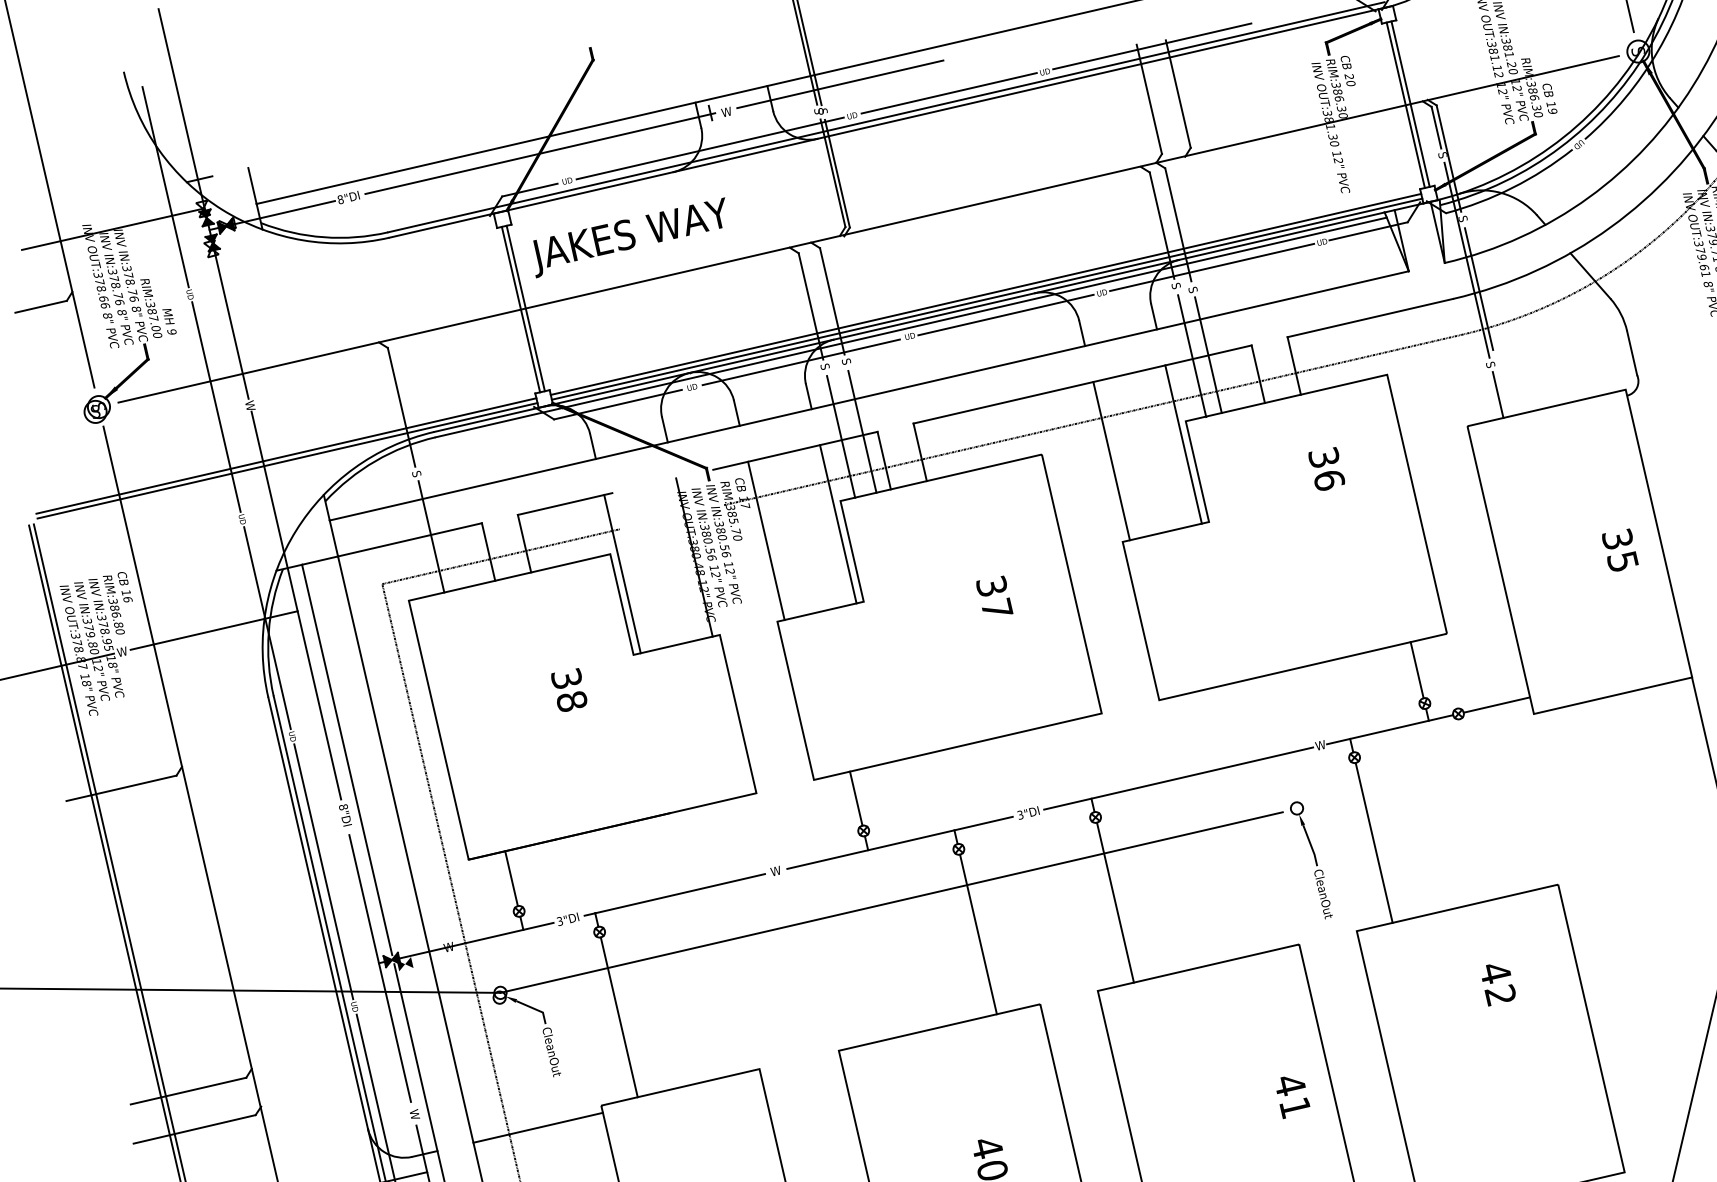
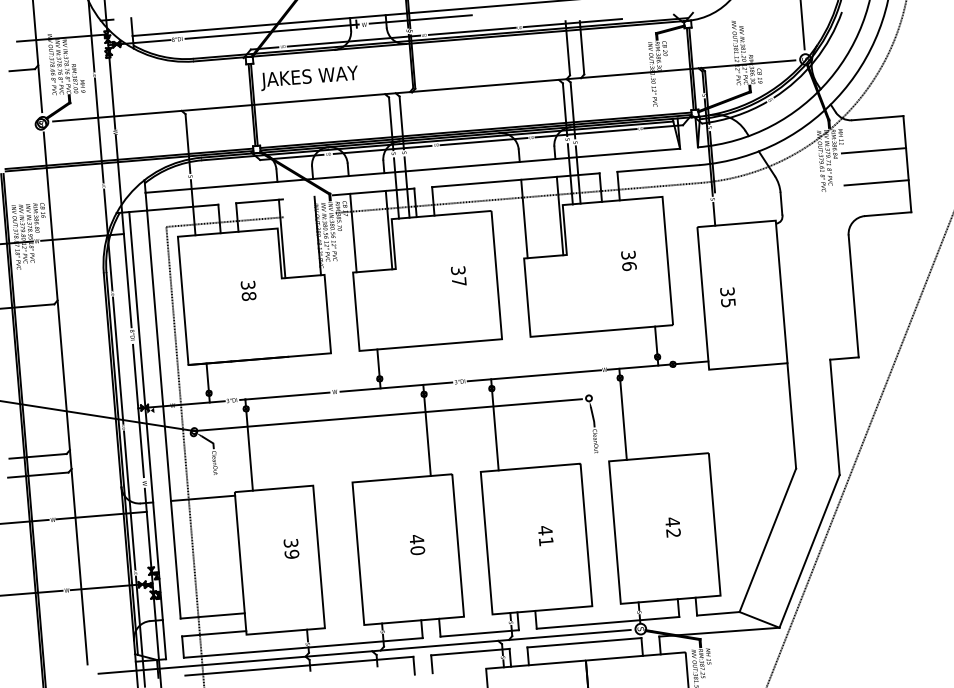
text: (1325, 468) -> (628, 260), moved
text: (1619, 550) -> (727, 297), moved
text: (1496, 984) -> (672, 527), moved
text: (1292, 1097) -> (545, 536), moved

